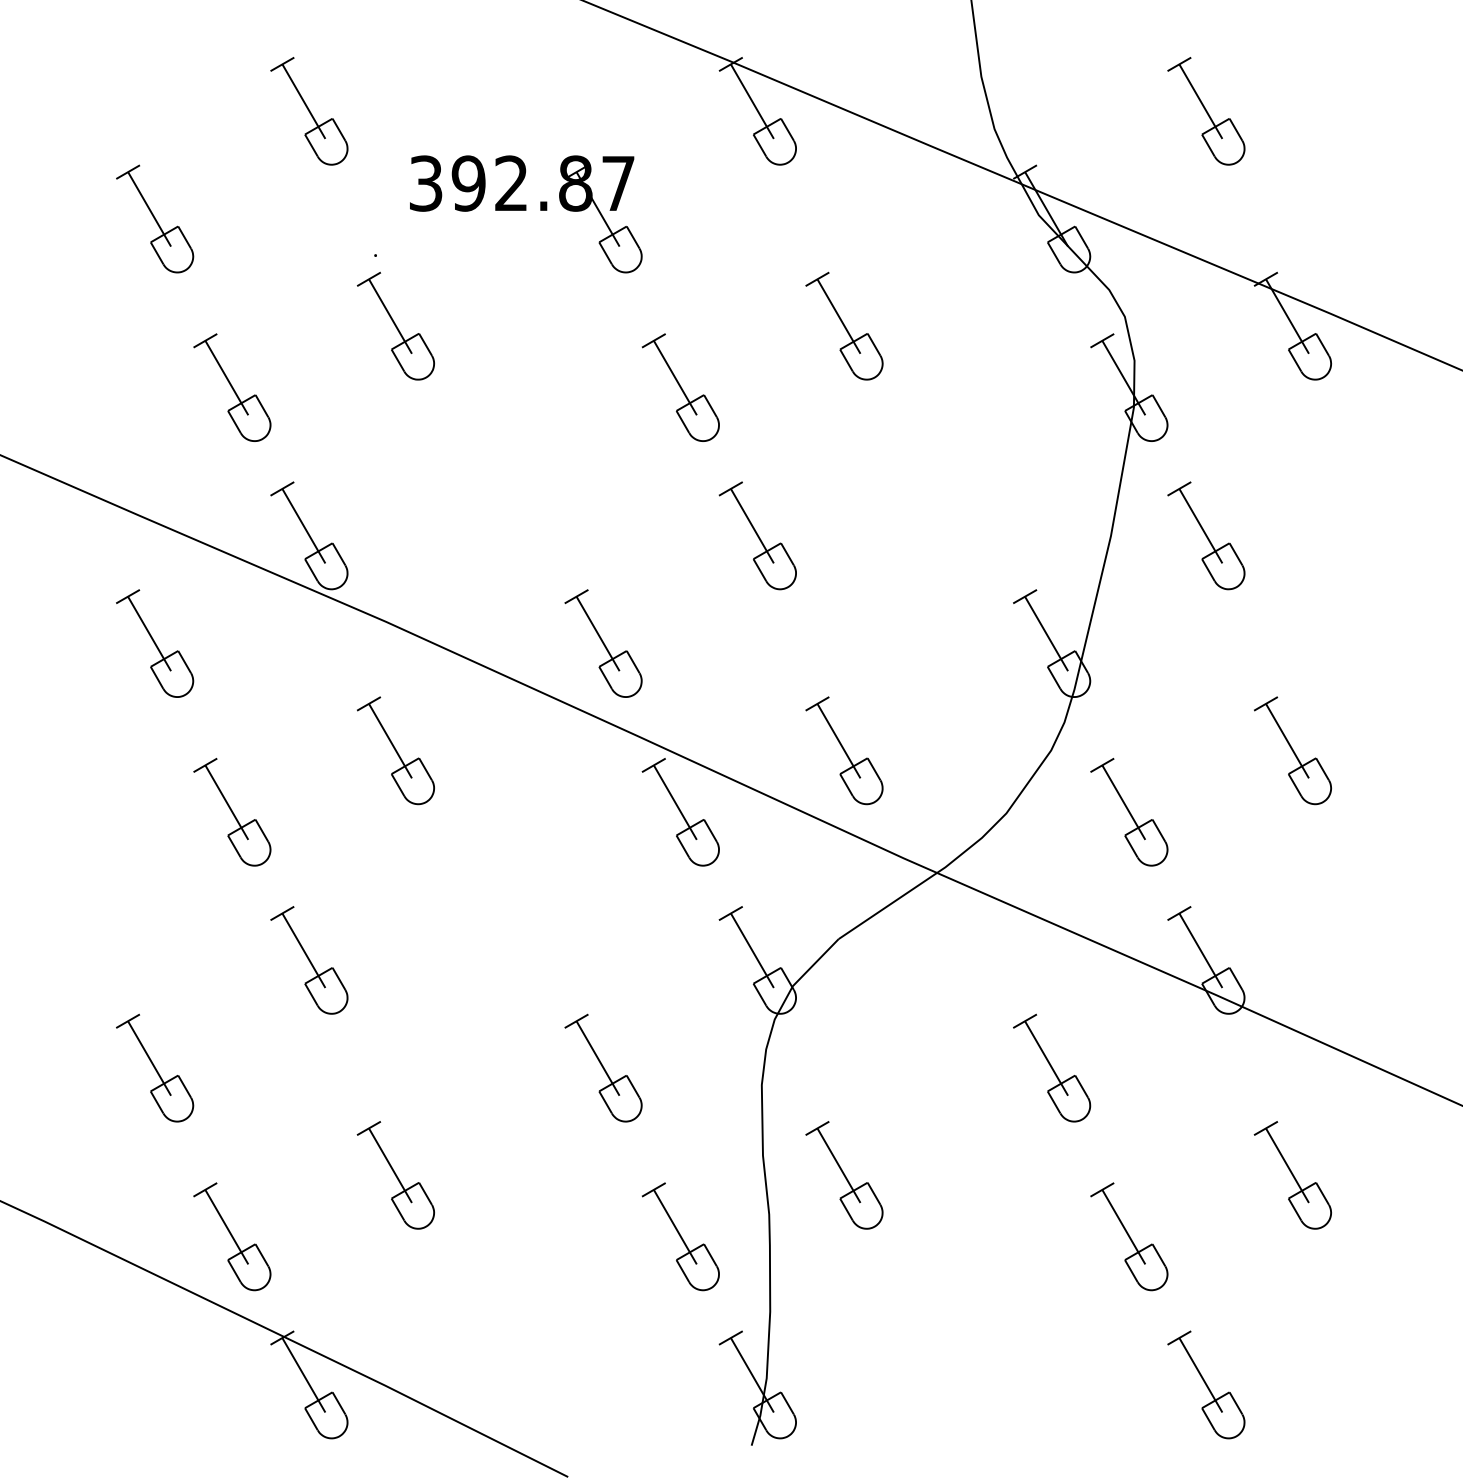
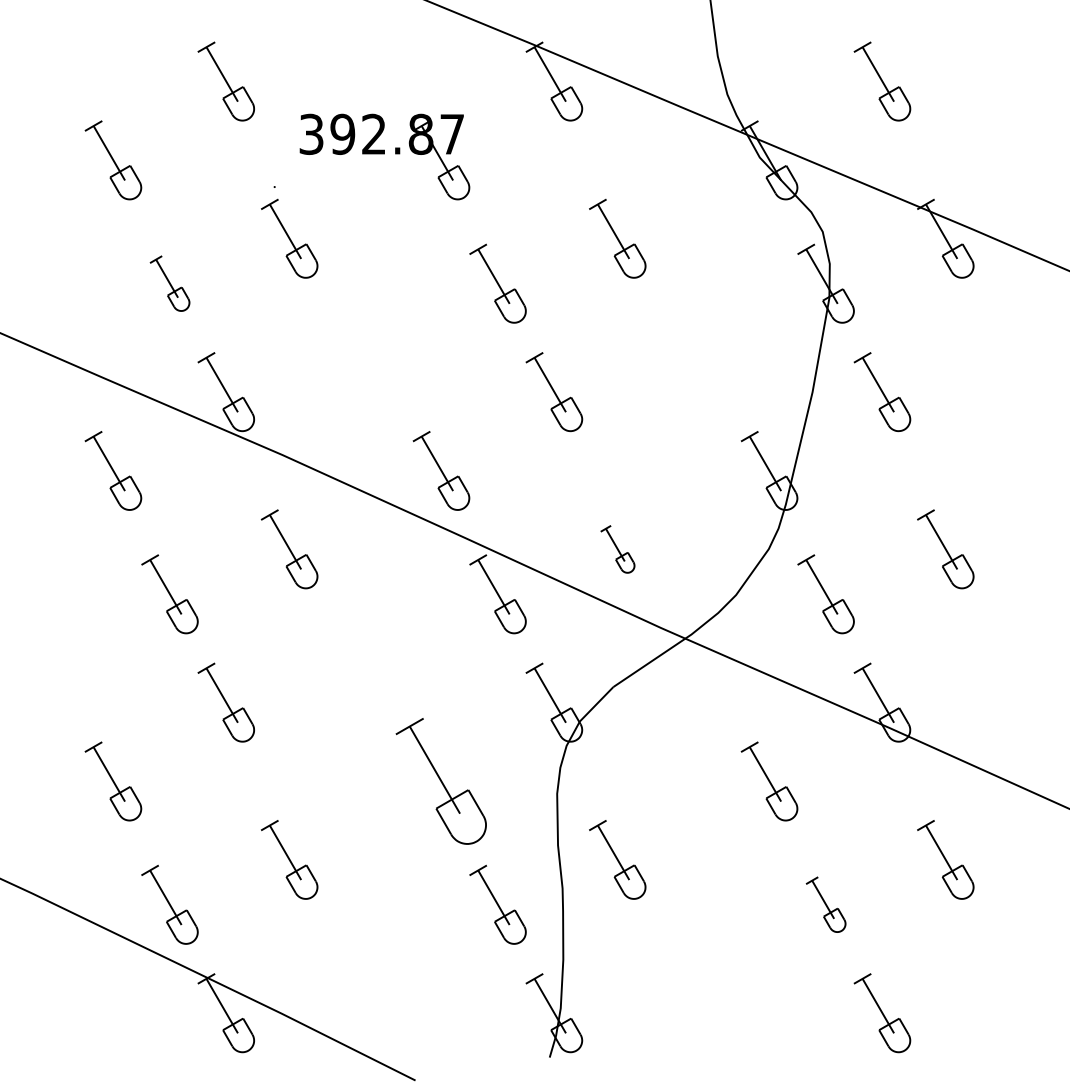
part: (231, 387) -> (169, 283), size x0.7
part: (844, 751) -> (617, 549), size x0.6
part: (603, 1068) -> (441, 781), size x1.6
part: (1128, 1236) -> (825, 904), size x0.7

